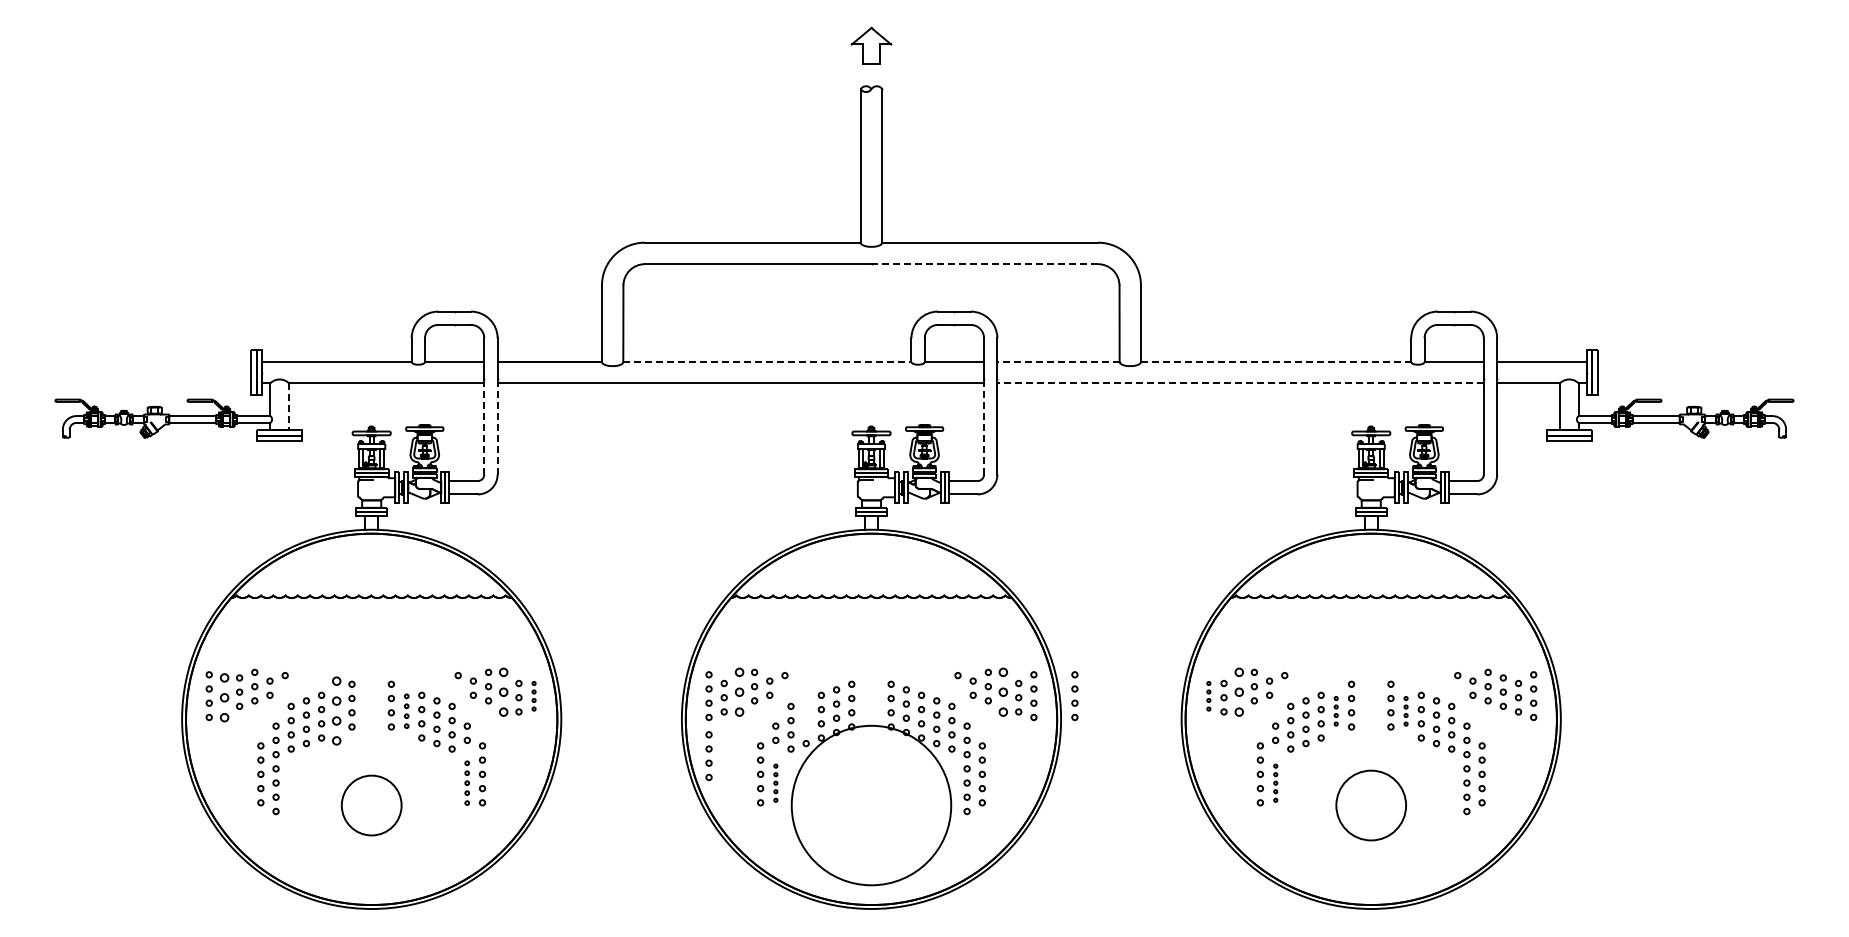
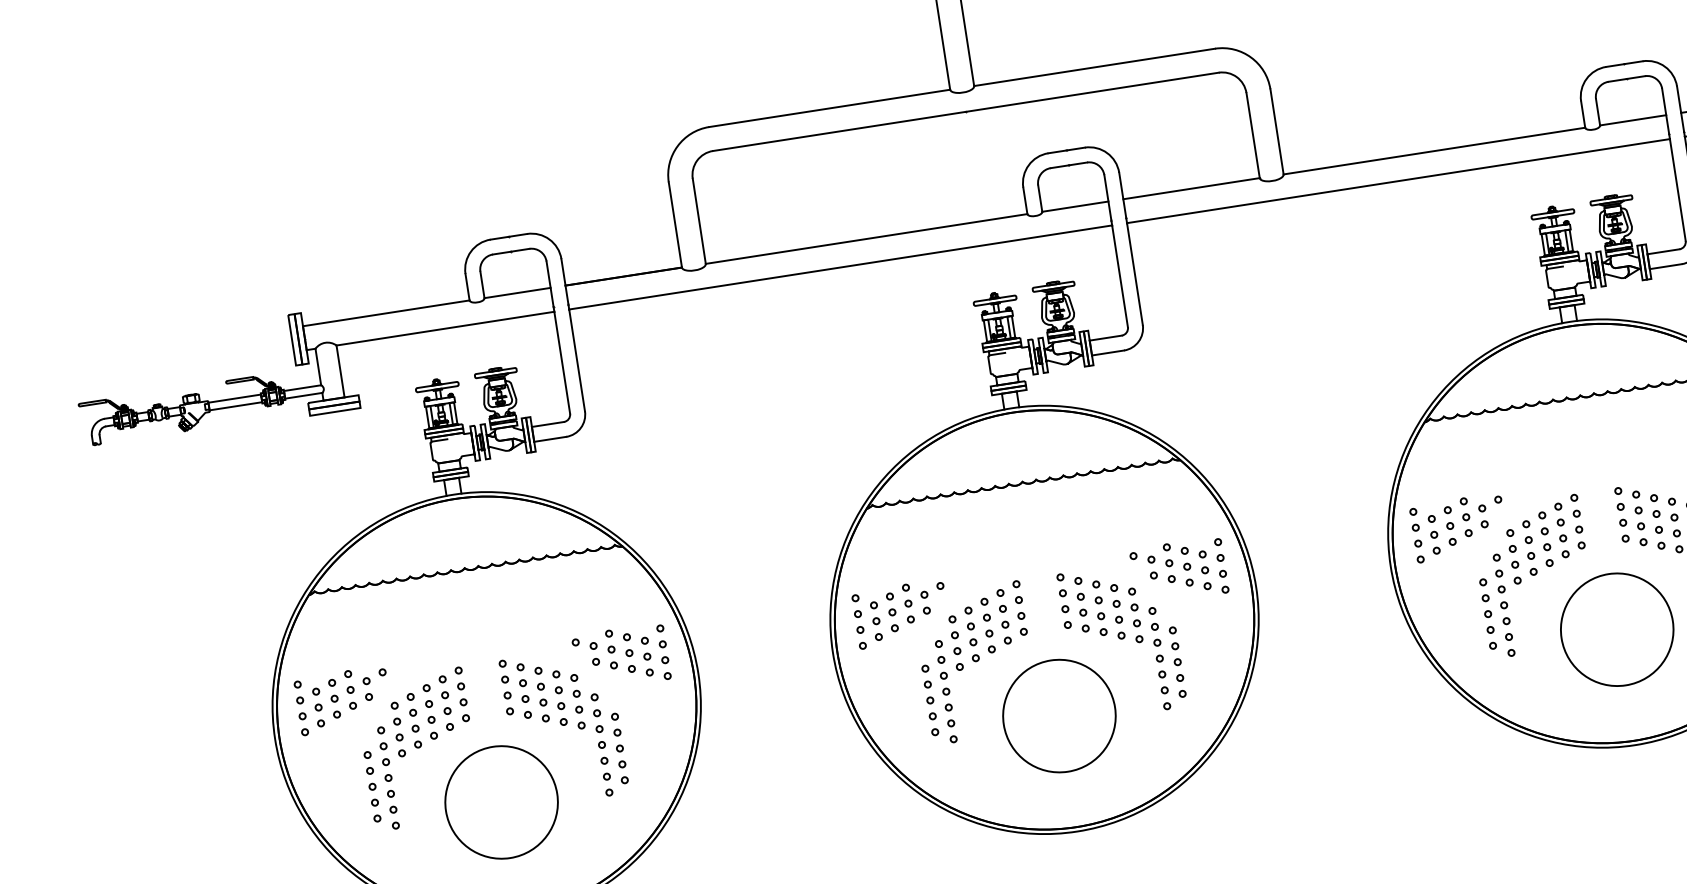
line: (984, 264) -> (1092, 92), dashed -> solid
line: (767, 361) -> (866, 238), dashed -> solid
line: (1058, 361) -> (1191, 188), dashed -> solid
line: (1276, 361) -> (1434, 150), dashed -> solid
line: (1240, 383) -> (1398, 181), dashed -> solid
line: (289, 407) -> (341, 372), dashed -> solid
line: (484, 428) -> (562, 362), dashed -> solid
line: (497, 428) -> (576, 359), dashed -> solid
line: (984, 428) -> (1120, 275), dashed -> solid
part: (503, 691) -> (629, 652), size x0.71
part: (738, 691) -> (891, 611), size x0.71
part: (1003, 691) -> (1187, 566), size x0.71
part: (1238, 691) -> (1449, 525), size x0.71
part: (1074, 695) -> (1267, 558), removed
part: (533, 696) -> (663, 652), size x1.67
part: (1208, 696) -> (1416, 536), size x1.67
part: (223, 697) -> (317, 707), size x0.71
part: (336, 711) -> (446, 703), size x0.71
part: (406, 711) -> (524, 691), size x1.43
part: (1335, 711) -> (1561, 530), size x1.67
part: (1405, 711) -> (1639, 518), size x1.67
part: (805, 714) -> (970, 625), added
part: (708, 755) -> (868, 688), removed
part: (466, 783) -> (603, 761), size x1.43
part: (775, 783) -> (948, 708), size x1.67
part: (1275, 783) -> (1506, 621), size x1.67
circle: (371, 805) -> (501, 802), size x1.67
circle: (871, 805) -> (1059, 716), size x0.62
circle: (1371, 805) -> (1617, 629), size x1.43

